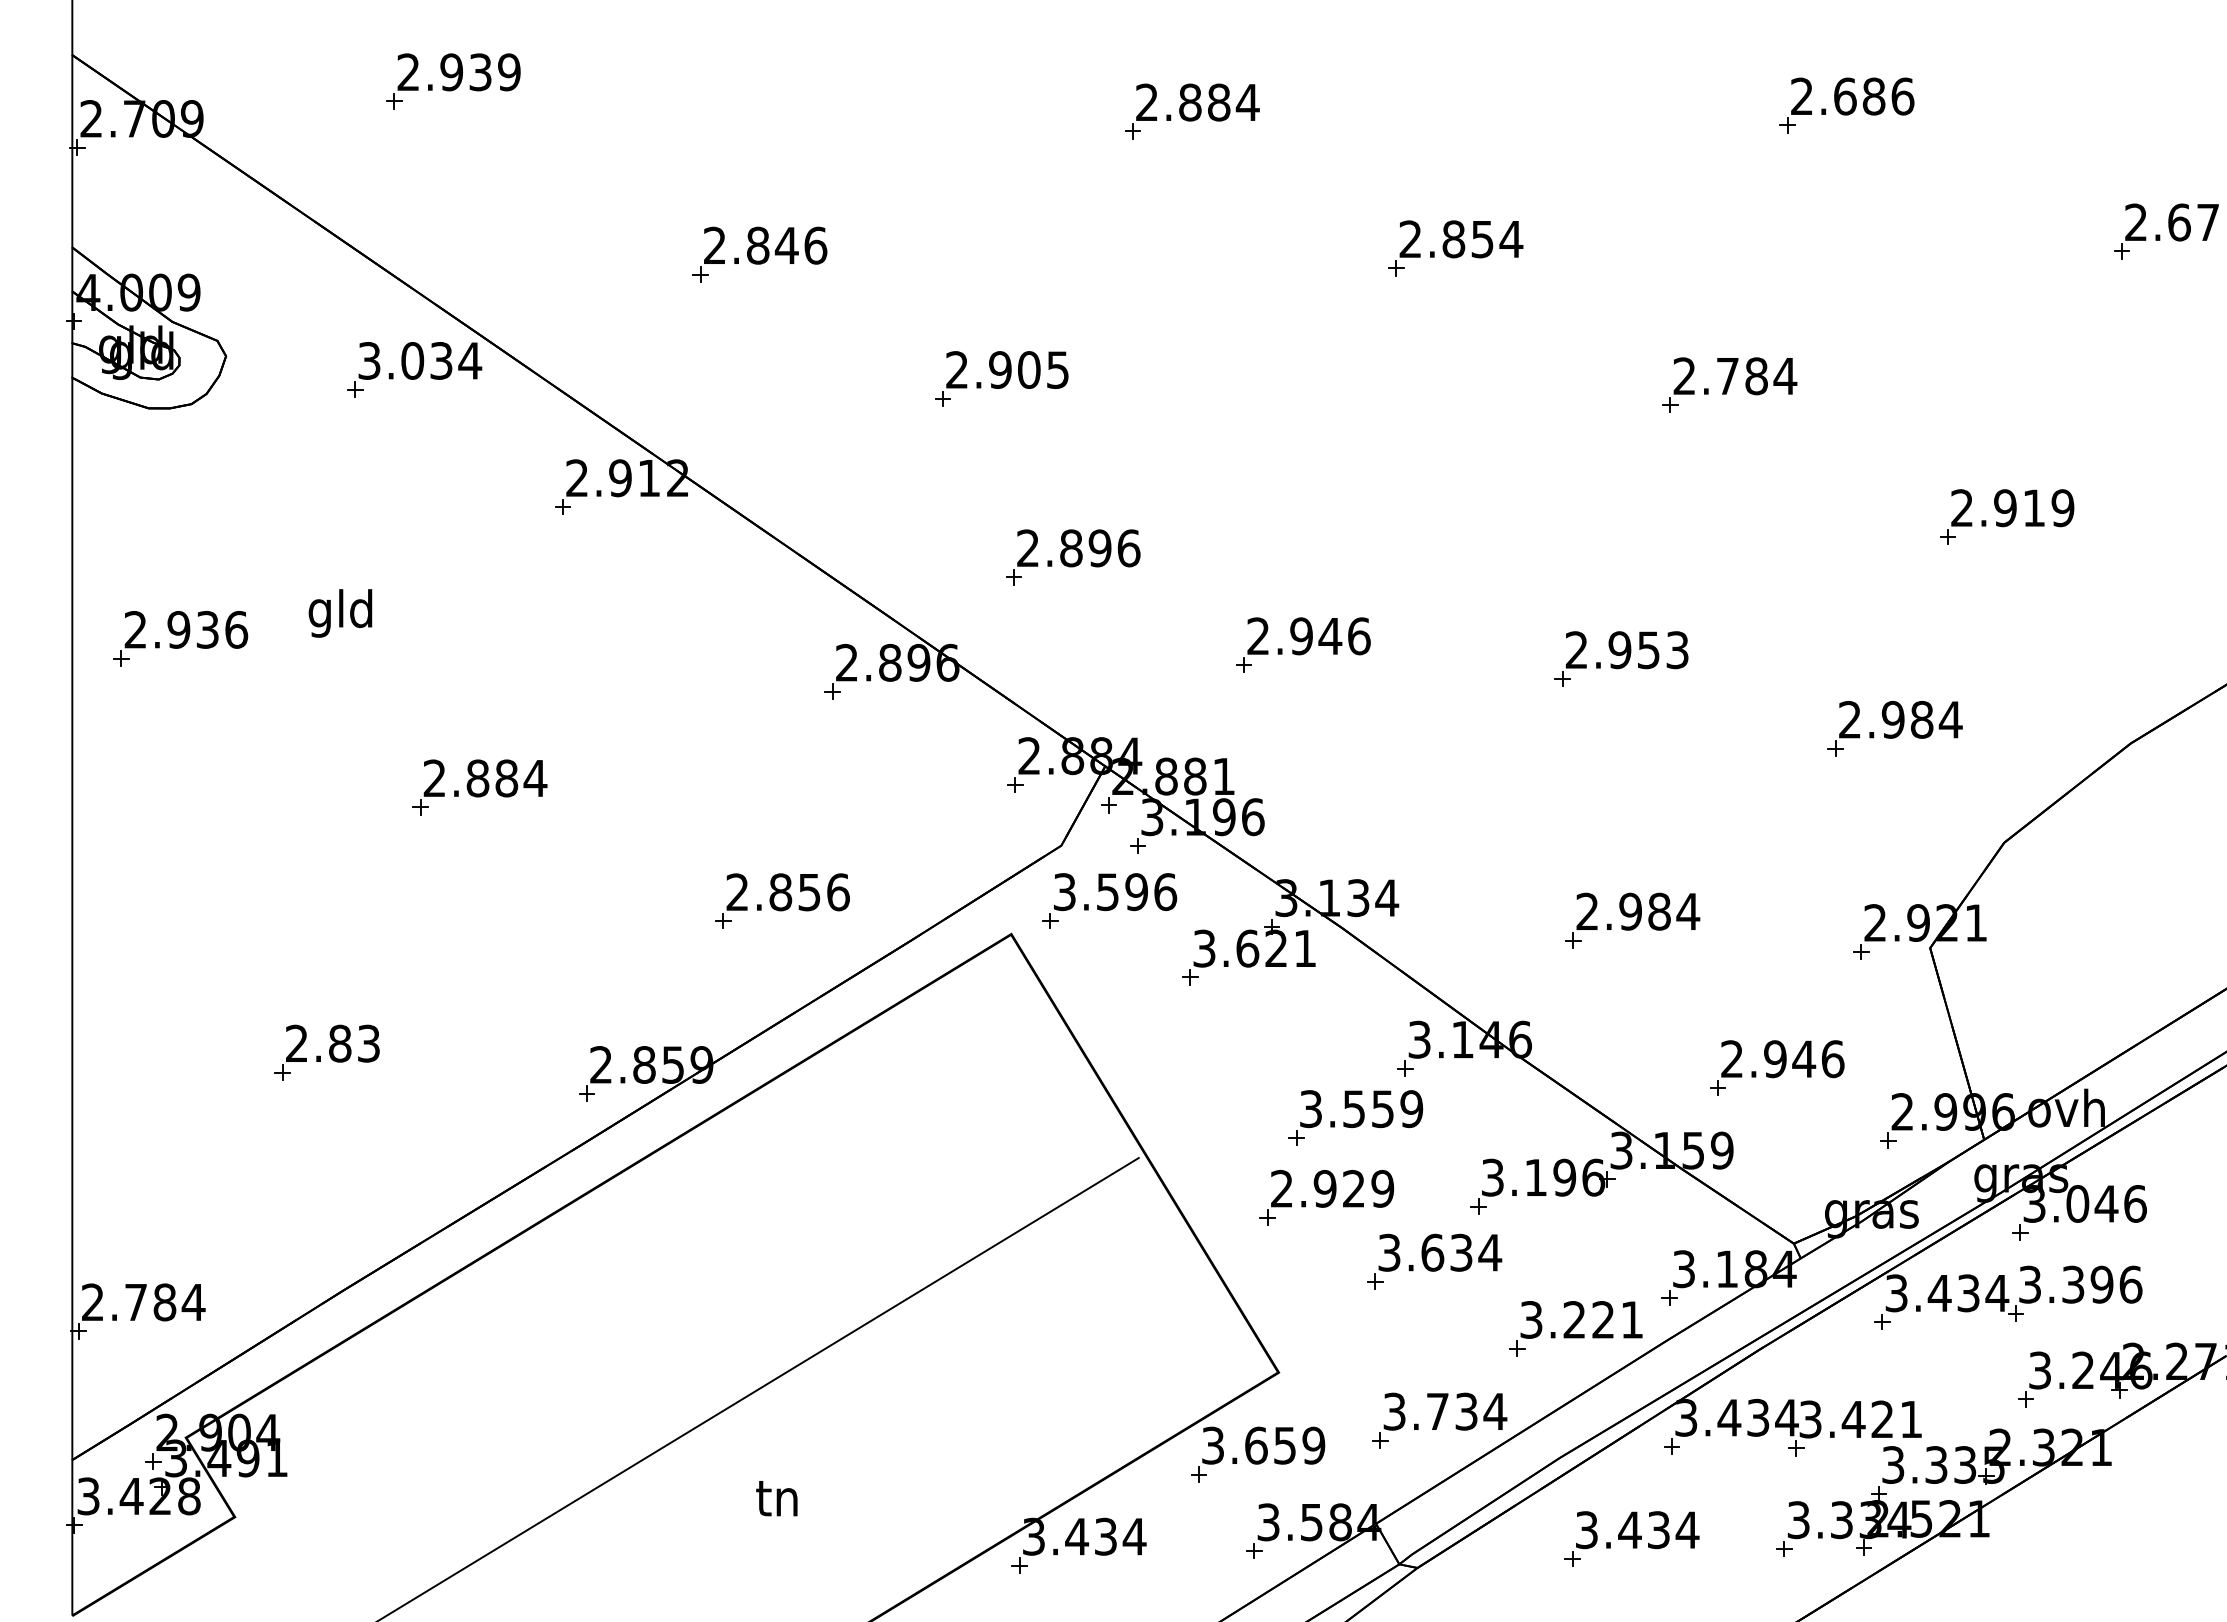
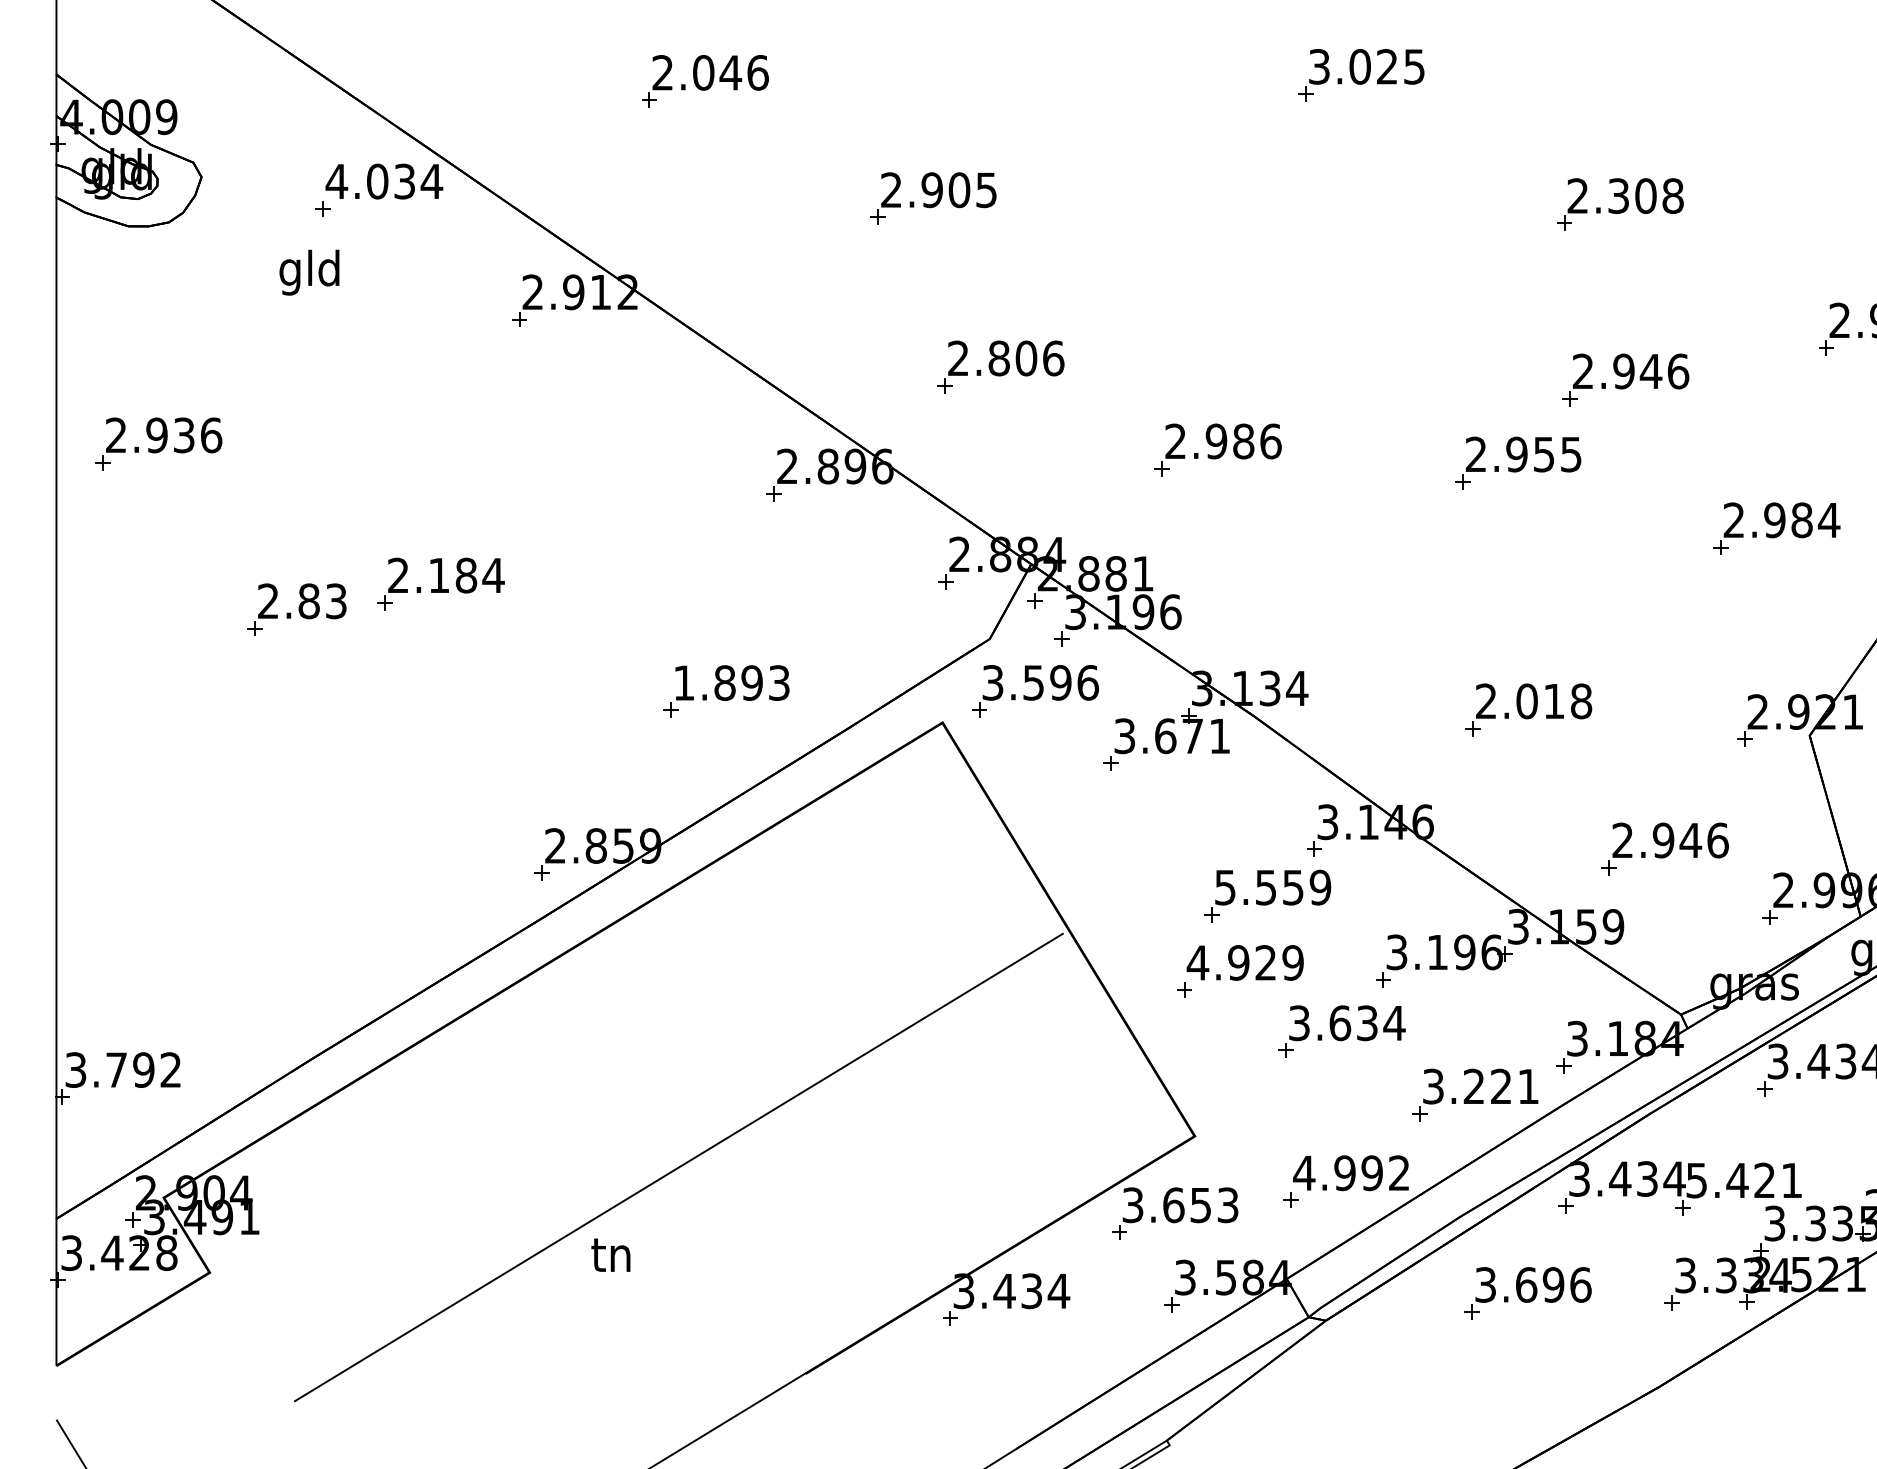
text: (1461, 239) -> (1367, 67), 2.854 -> 3.025
text: (757, 245) -> (703, 72), 2.846 -> 2.046
text: (369, 360) -> (336, 181), 3.034 -> 4.034
text: (1757, 376) -> (1646, 196), 2.784 -> 2.308
text: (1099, 548) -> (1025, 358), 2.896 -> 2.806
part: (1735, 570) -> (1625, 379), added
text: (340, 613) -> (309, 272), moved
text: (1330, 636) -> (1243, 441), 2.946 -> 2.986
text: (1677, 649) -> (1571, 453), 2.953 -> 2.955
text: (477, 778) -> (438, 575), 2.884 -> 2.184
text: (787, 892) -> (731, 683), 2.856 -> 1.893
text: (1659, 911) -> (1554, 701), 2.984 -> 2.018
text: (1276, 947) -> (1192, 735), 3.621 -> 3.671
part: (326, 1052) -> (296, 609), moved
text: (1310, 1108) -> (1224, 887), 3.559 -> 5.559
text: (1281, 1188) -> (1197, 962), 2.929 -> 4.929
text: (143, 1302) -> (123, 1070), 2.784 -> 3.792
text: (1444, 1411) -> (1351, 1173), 3.734 -> 4.992
text: (1810, 1418) -> (1696, 1179), 3.421 -> 5.421
text: (1313, 1445) -> (1227, 1205), 3.659 -> 3.653
text: (776, 1498) -> (610, 1255), moved
text: (1658, 1530) -> (1553, 1285), 3.434 -> 3.696

